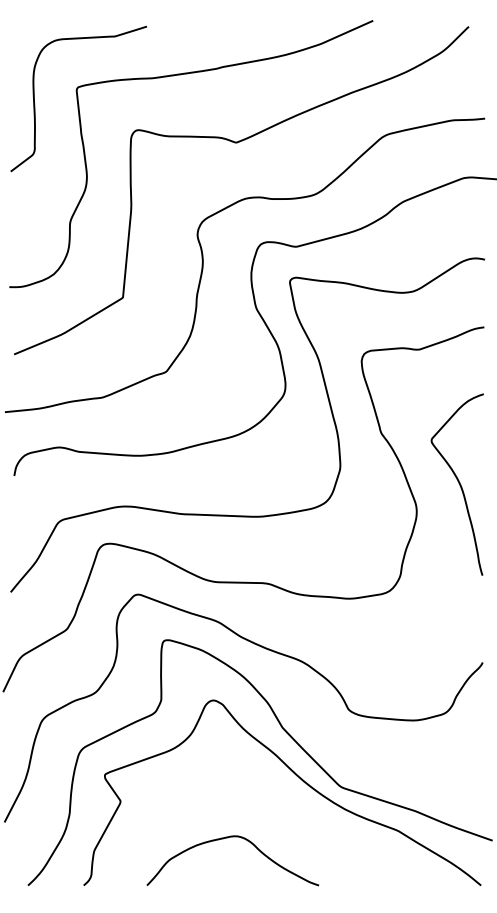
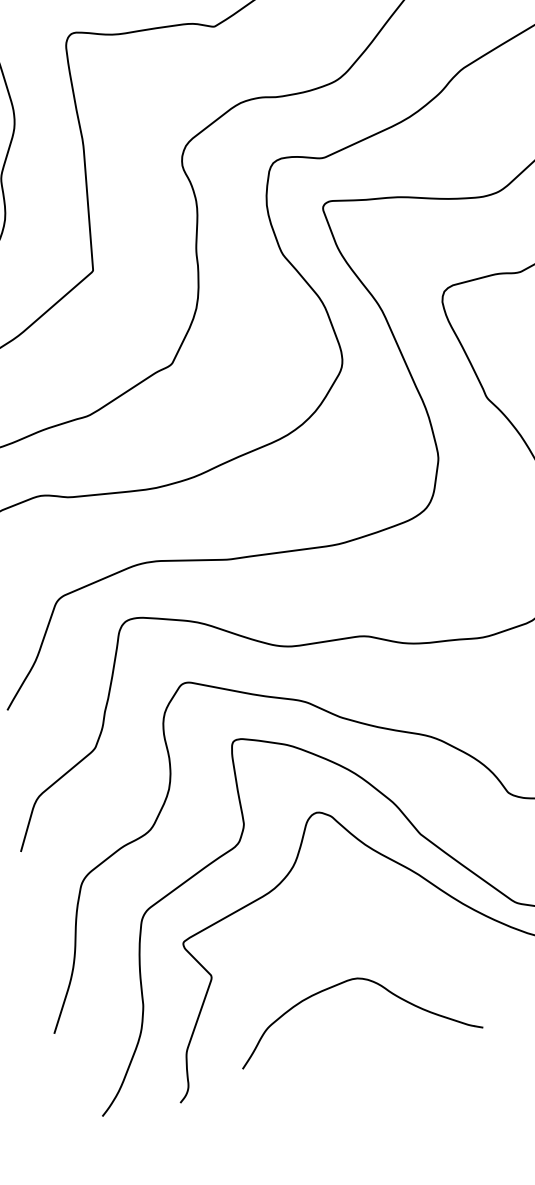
curve: (227, 838) -> (343, 983), moved

